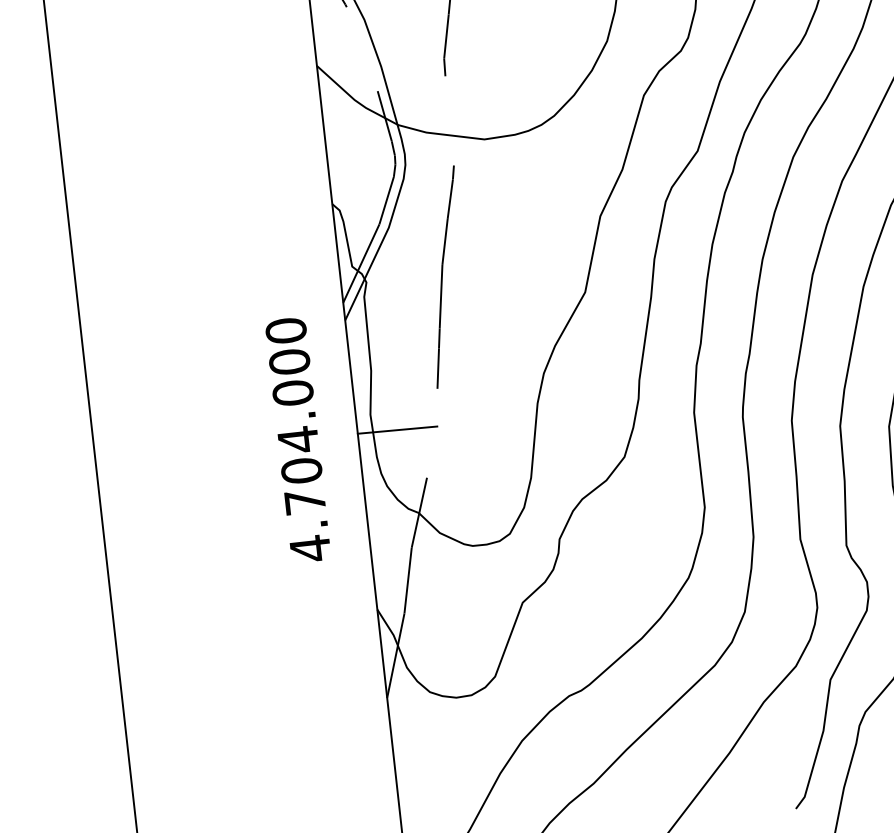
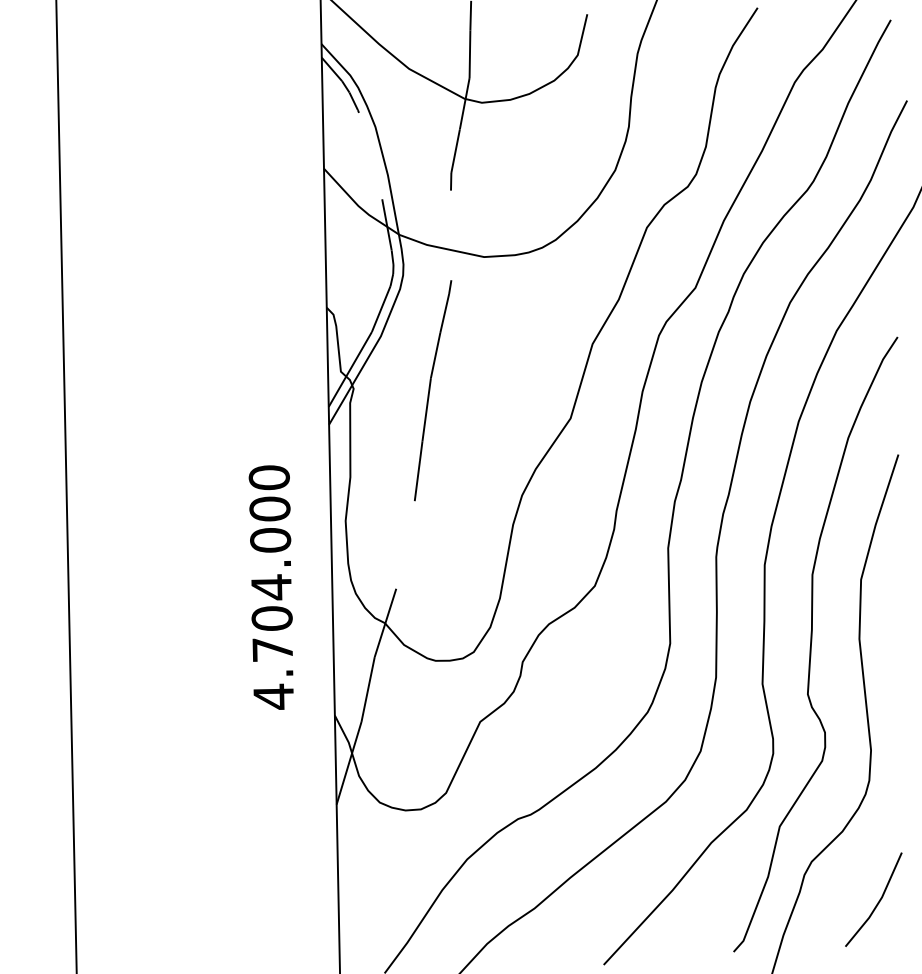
line: (397, 429) -> (371, 538), removed
text: (297, 440) -> (270, 587), moved

